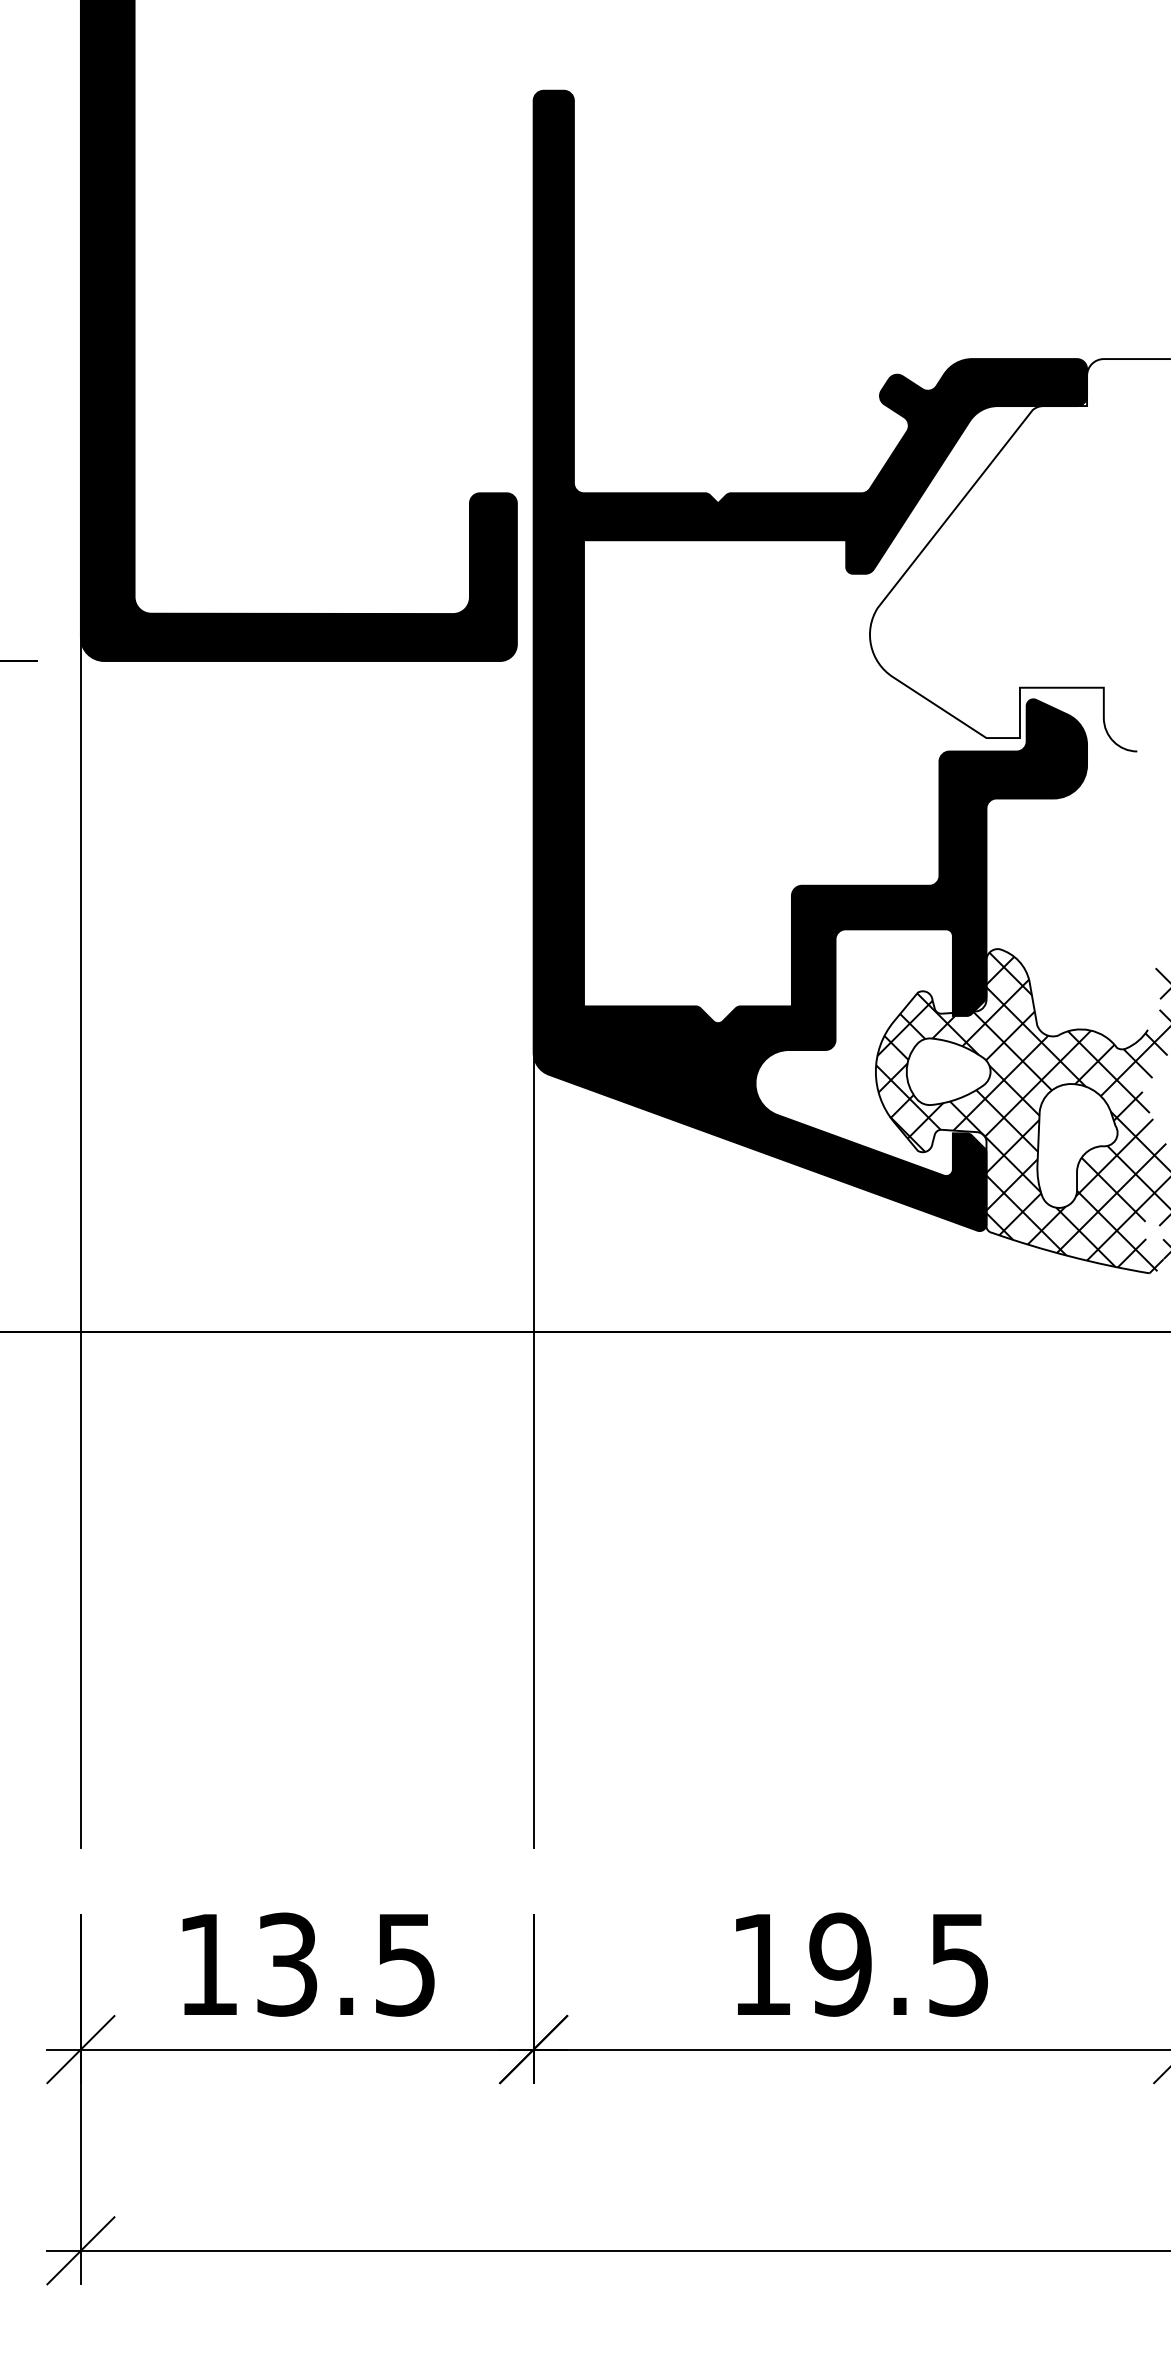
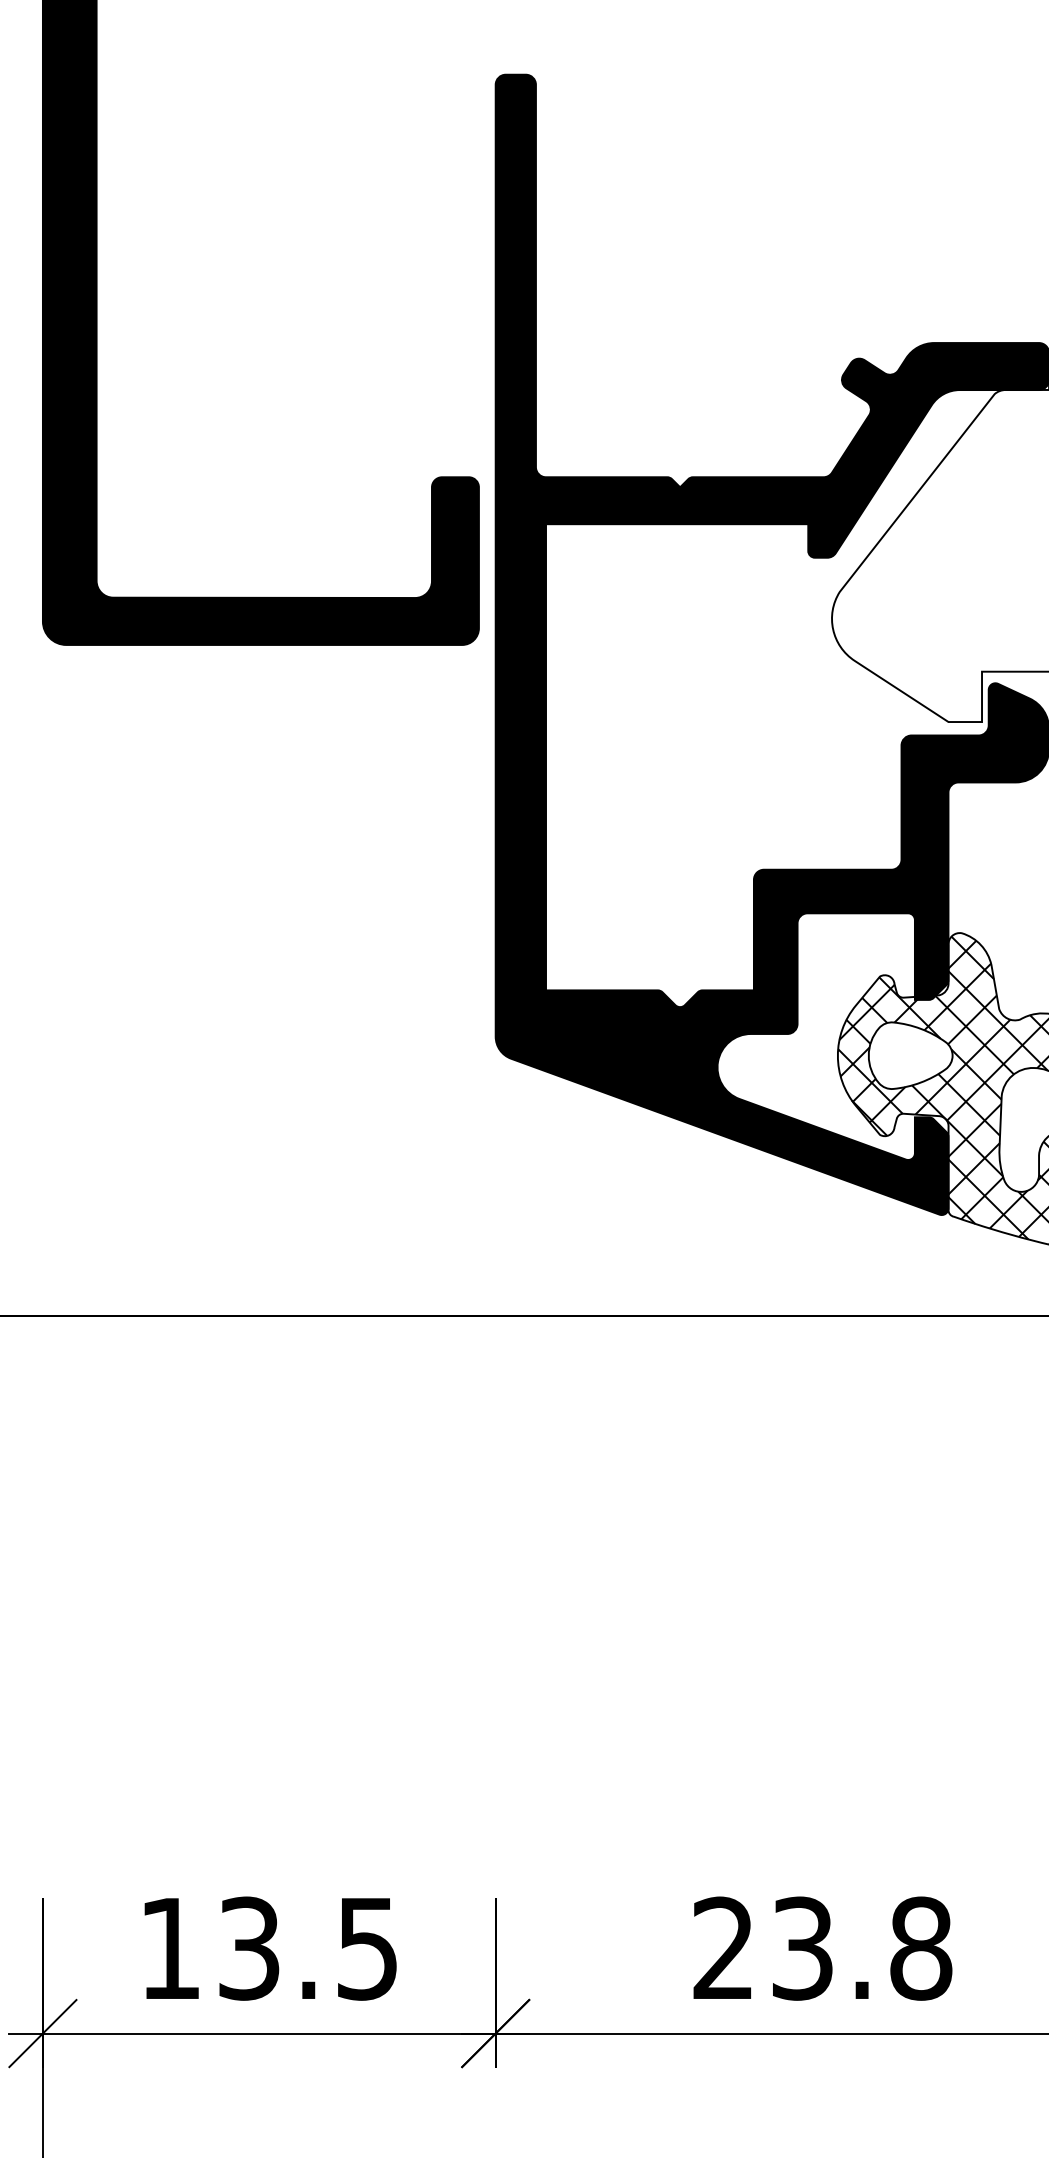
line: (80, 1242) -> (42, 1226), removed
line: (533, 1450) -> (495, 1434), removed
text: (860, 1964) -> (822, 1948), 19.5 -> 23.8

